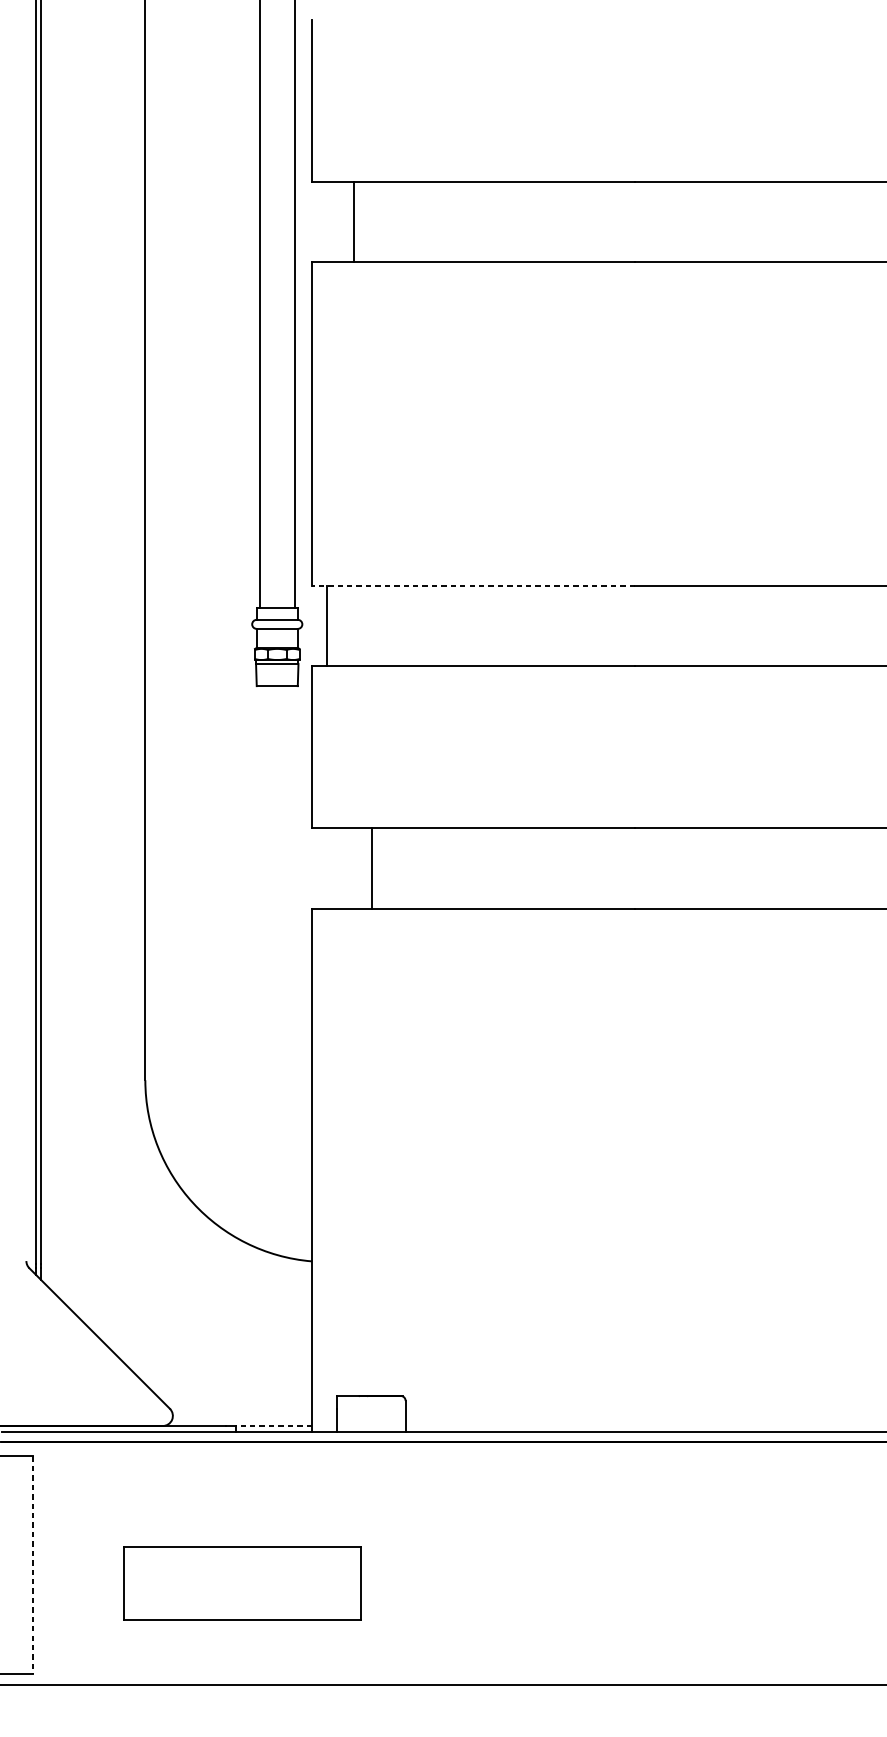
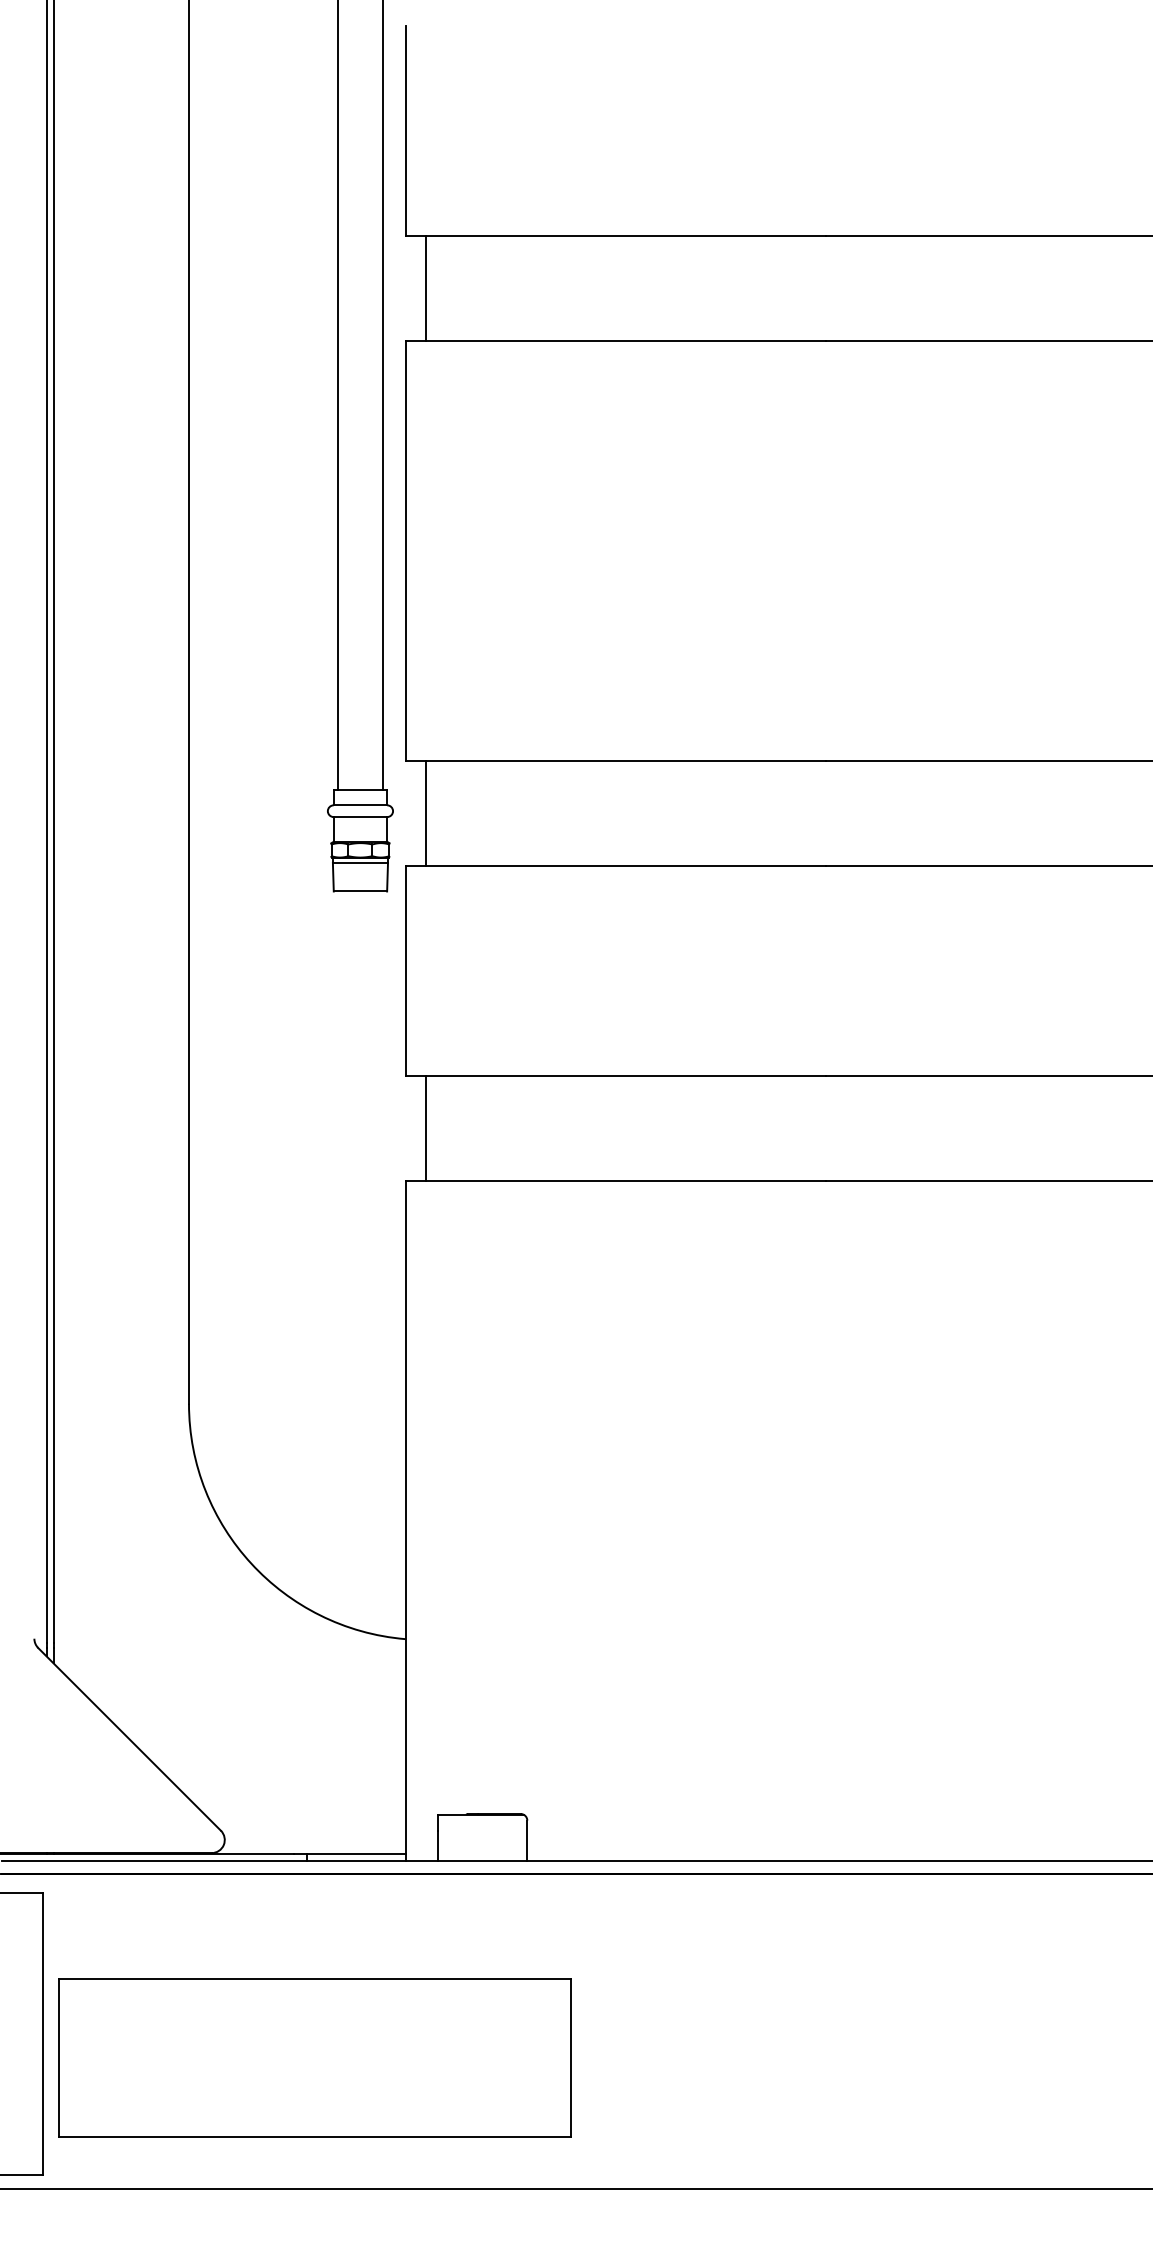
line: (354, 221) -> (425, 287), moved
line: (473, 585) -> (615, 760), dashed -> solid
line: (371, 867) -> (425, 1127), moved
line: (273, 1426) -> (355, 1853), dashed -> solid
line: (32, 1565) -> (42, 2034), dashed -> solid
part: (241, 1583) -> (314, 2057), size x1.67

